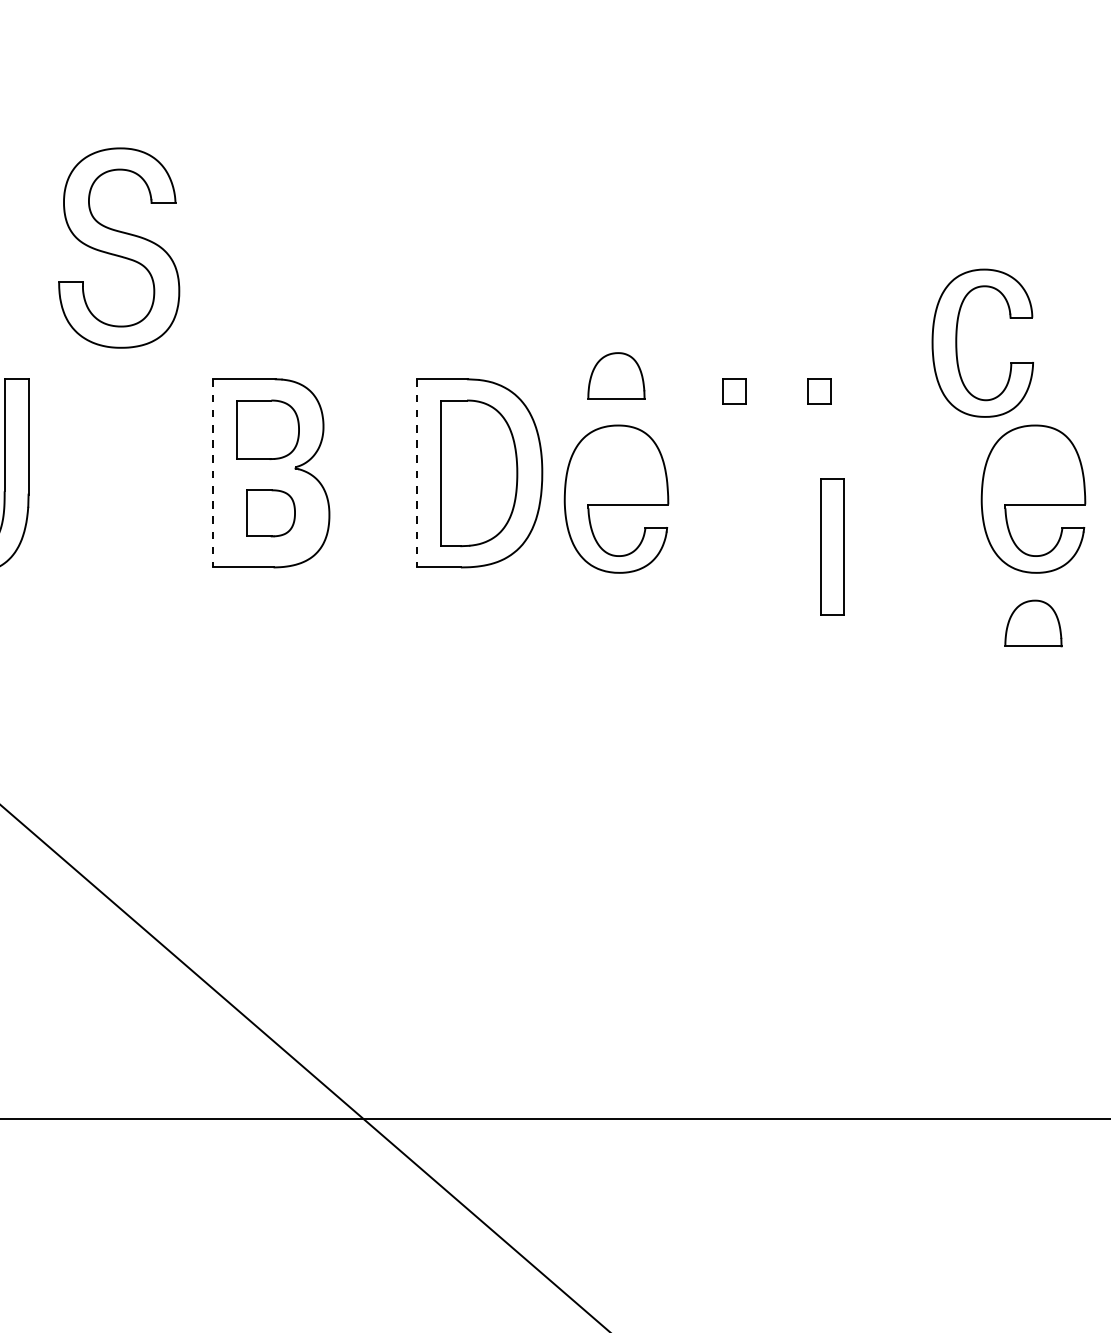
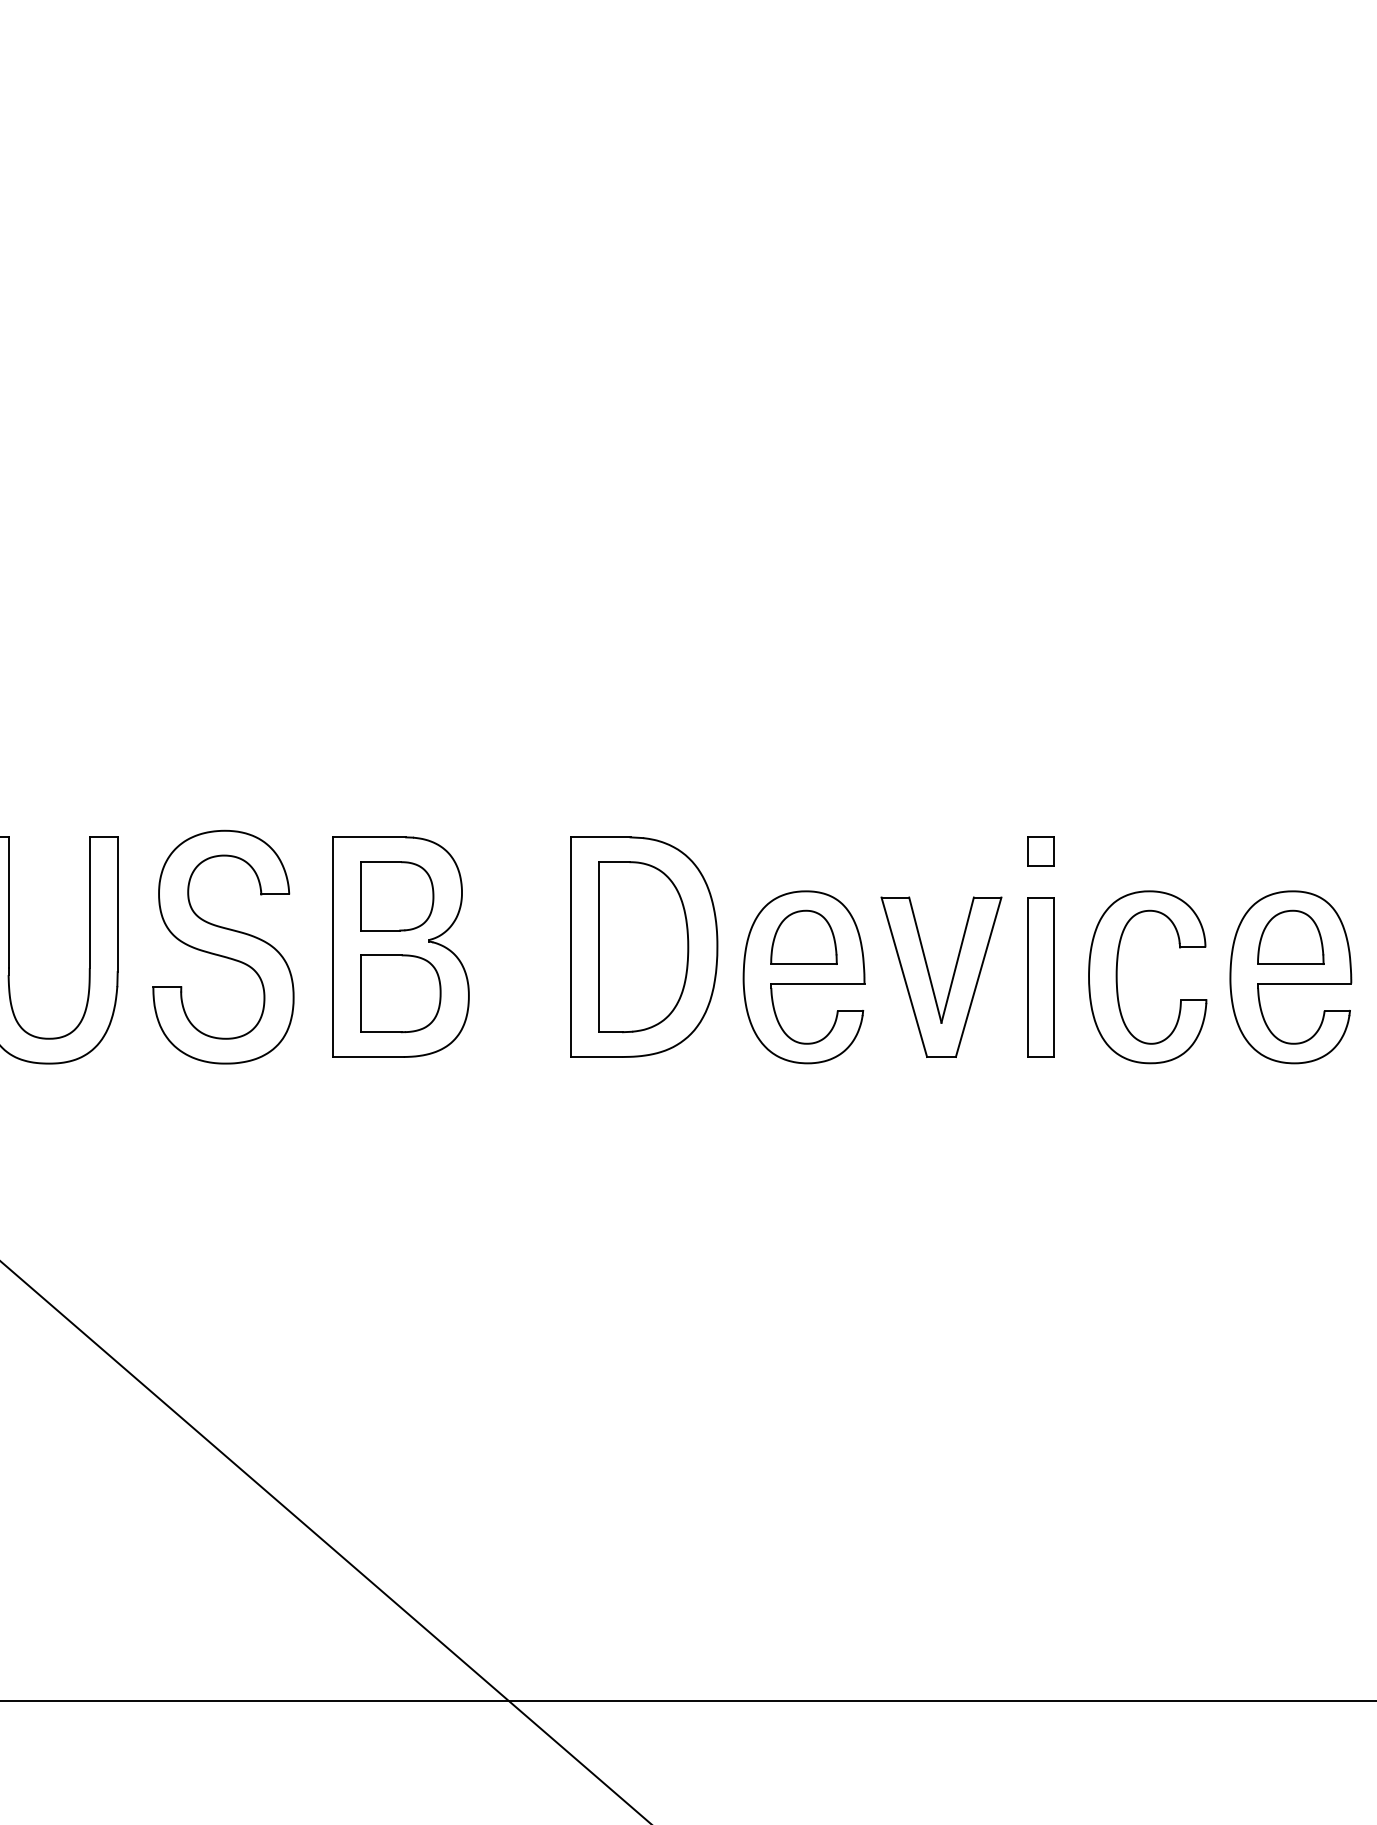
part: (119, 247) -> (223, 946), moved
part: (956, 343) -> (1117, 977), moved
part: (616, 375) -> (803, 936), moved
part: (734, 391) -> (941, 851), removed
line: (213, 473) -> (333, 947), dashed -> solid
line: (417, 473) -> (571, 947), dashed -> solid
part: (725, 501) -> (931, 979), added
part: (270, 513) -> (400, 993), size x1.43
part: (831, 547) -> (1040, 977), moved
part: (1033, 622) -> (1290, 936), moved

